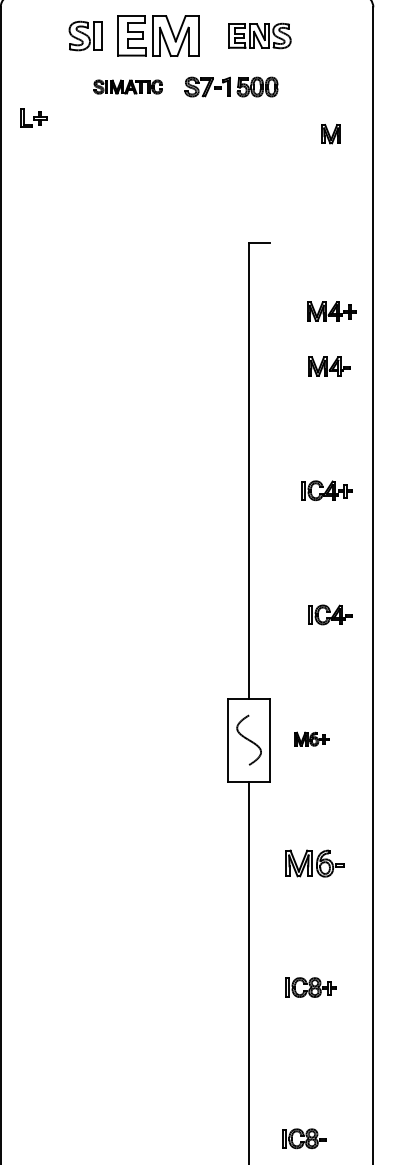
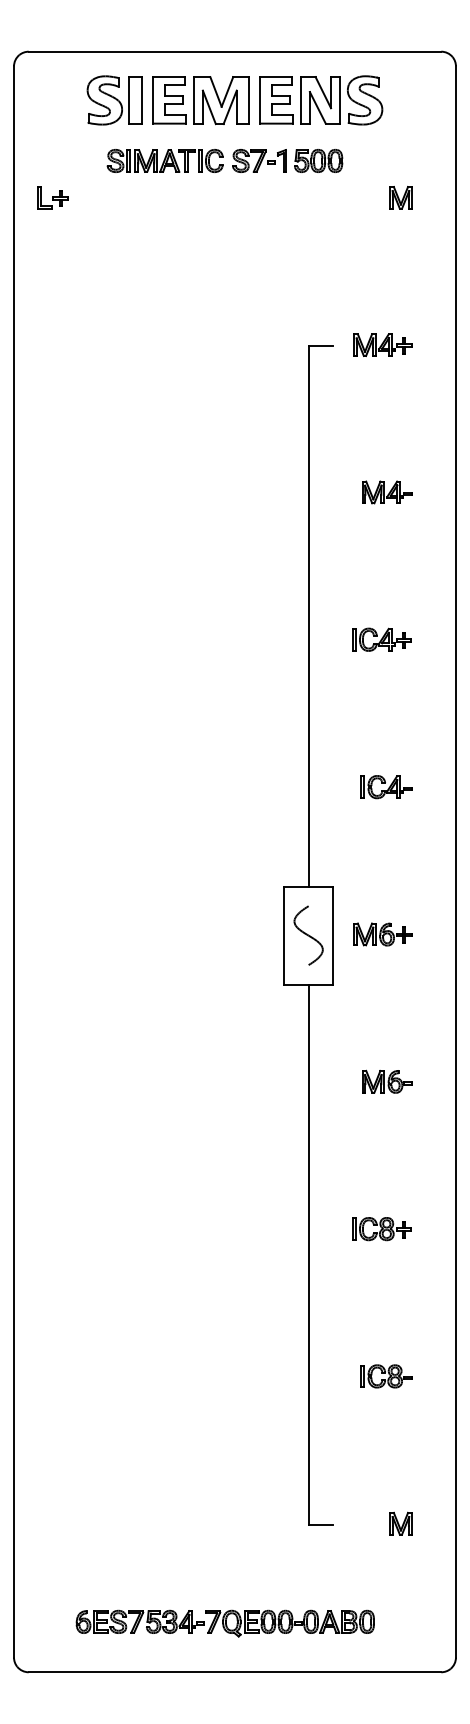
part: (85, 36) -> (114, 100), size x1.43
part: (259, 36) -> (321, 100), size x1.67
part: (127, 86) -> (164, 160), size x1.43
part: (330, 133) -> (400, 197), moved
part: (331, 310) -> (382, 344), moved
part: (329, 366) -> (387, 492), moved
part: (326, 490) -> (381, 639), moved
part: (330, 615) -> (386, 787), moved
part: (311, 739) -> (382, 934), size x1.43
part: (315, 863) -> (387, 1081), size x0.71
part: (304, 1138) -> (386, 1376), moved

